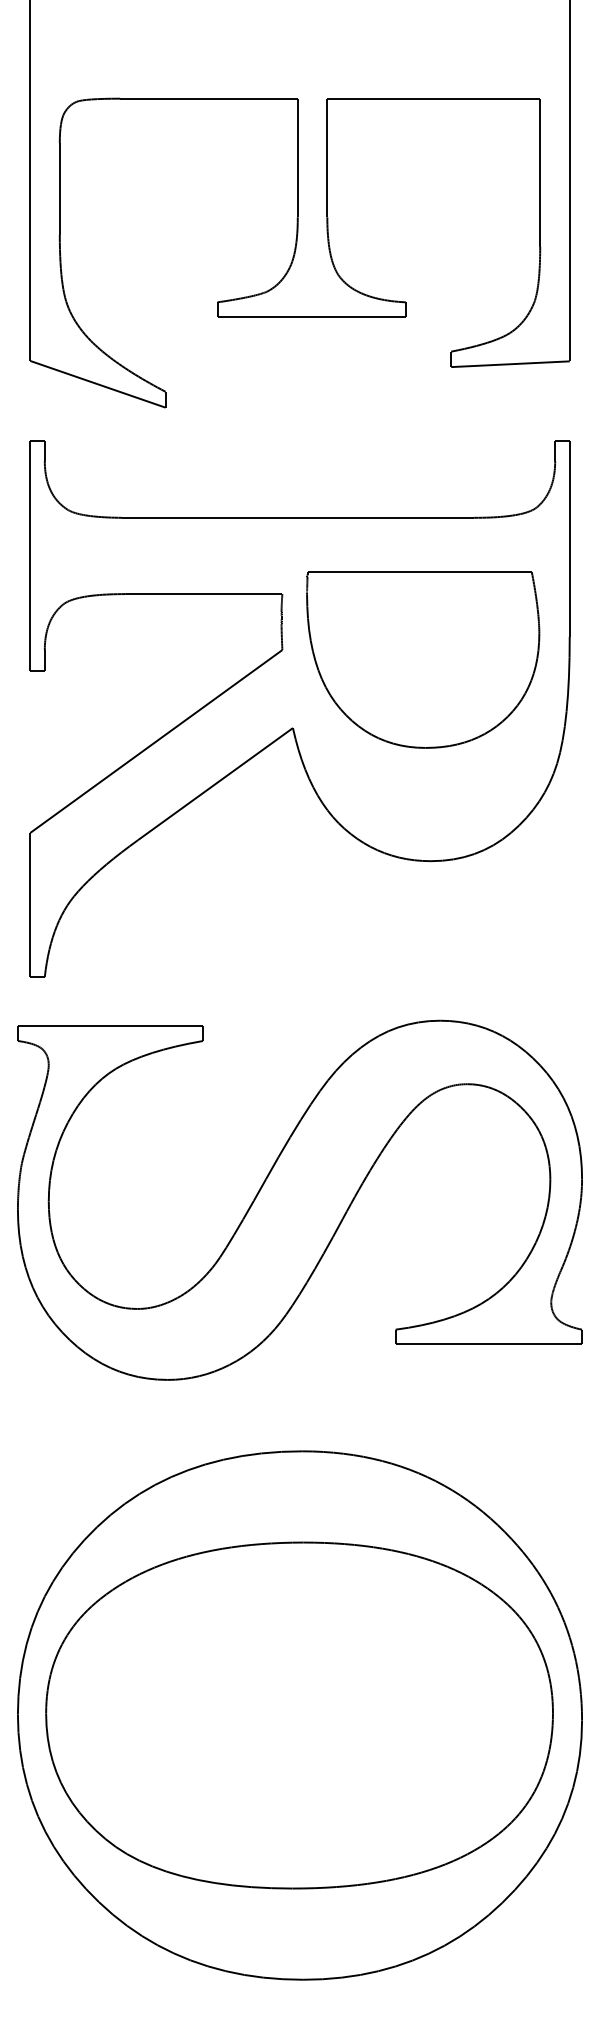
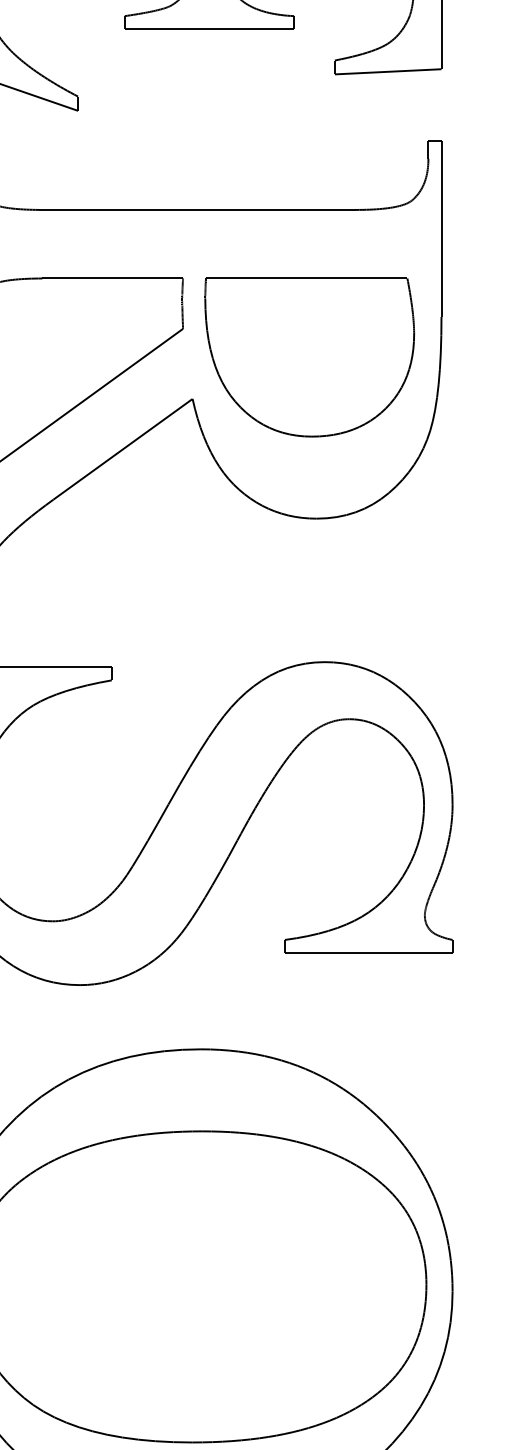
part: (423, 659) -> (310, 357), moved

